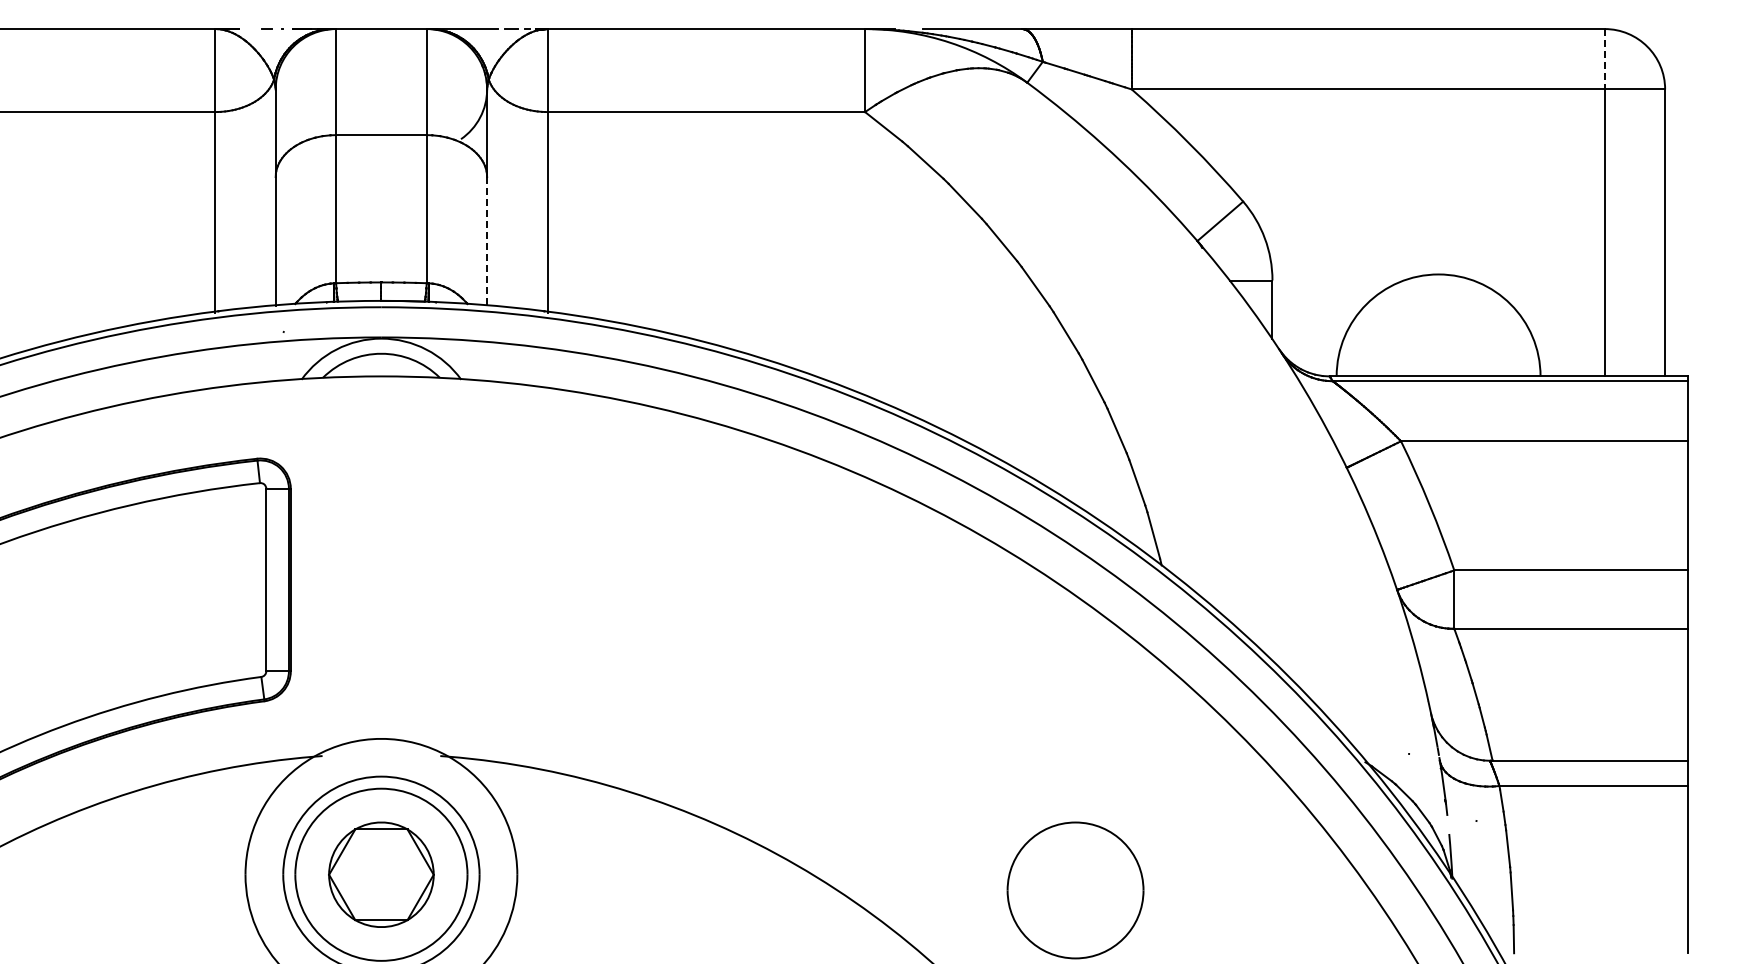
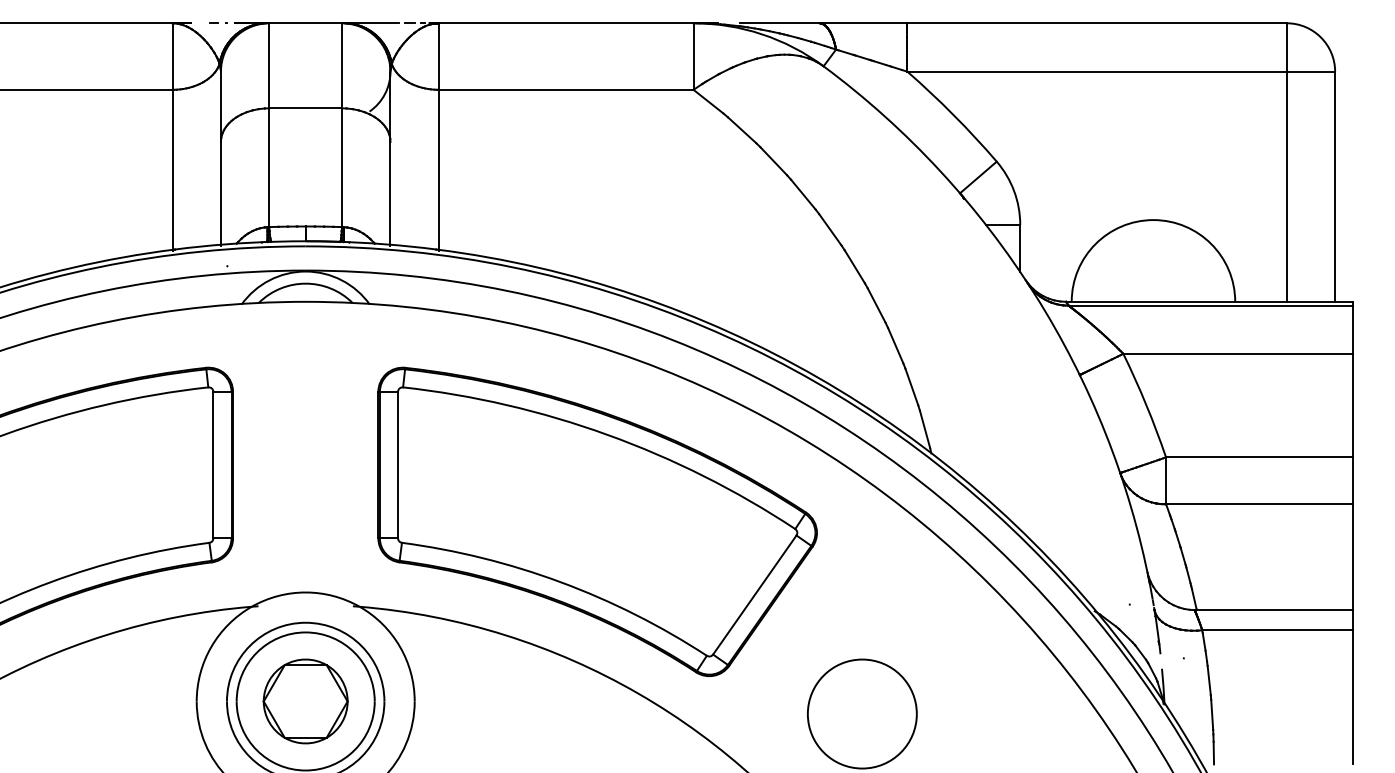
line: (1604, 59) -> (1286, 47), dashed -> solid
line: (487, 241) -> (390, 193), dashed -> solid
part: (745, 650) -> (597, 521), added

